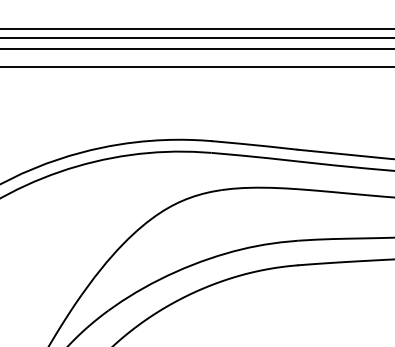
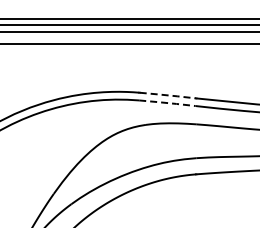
line: (256, 145) -> (168, 95), solid -> dashed
line: (254, 157) -> (167, 103), solid -> dashed

